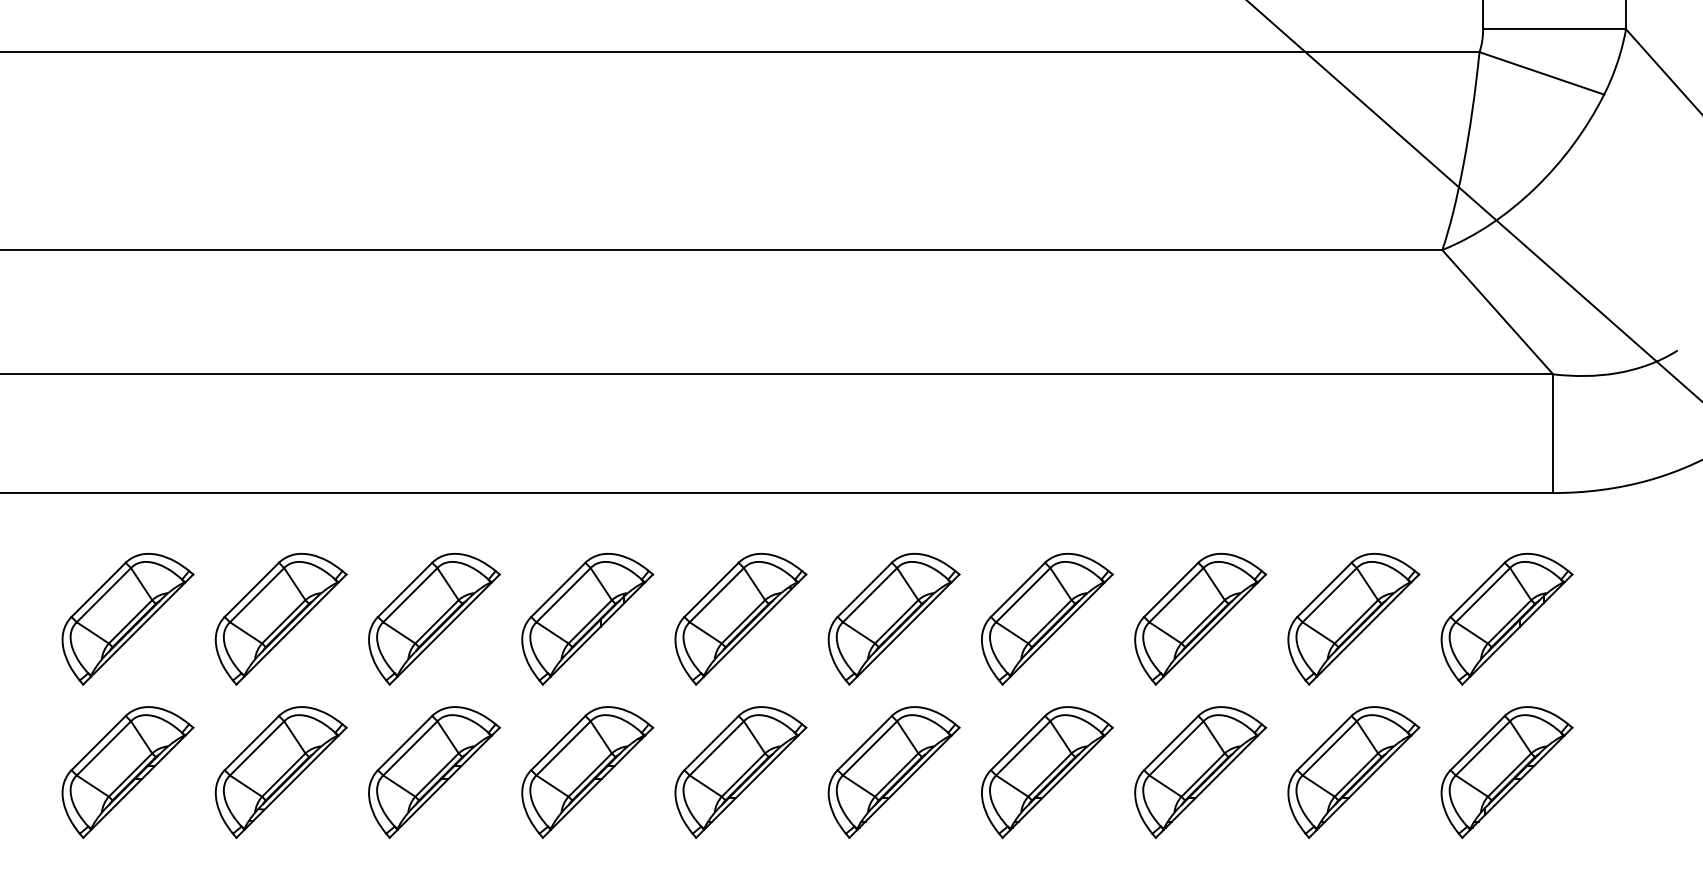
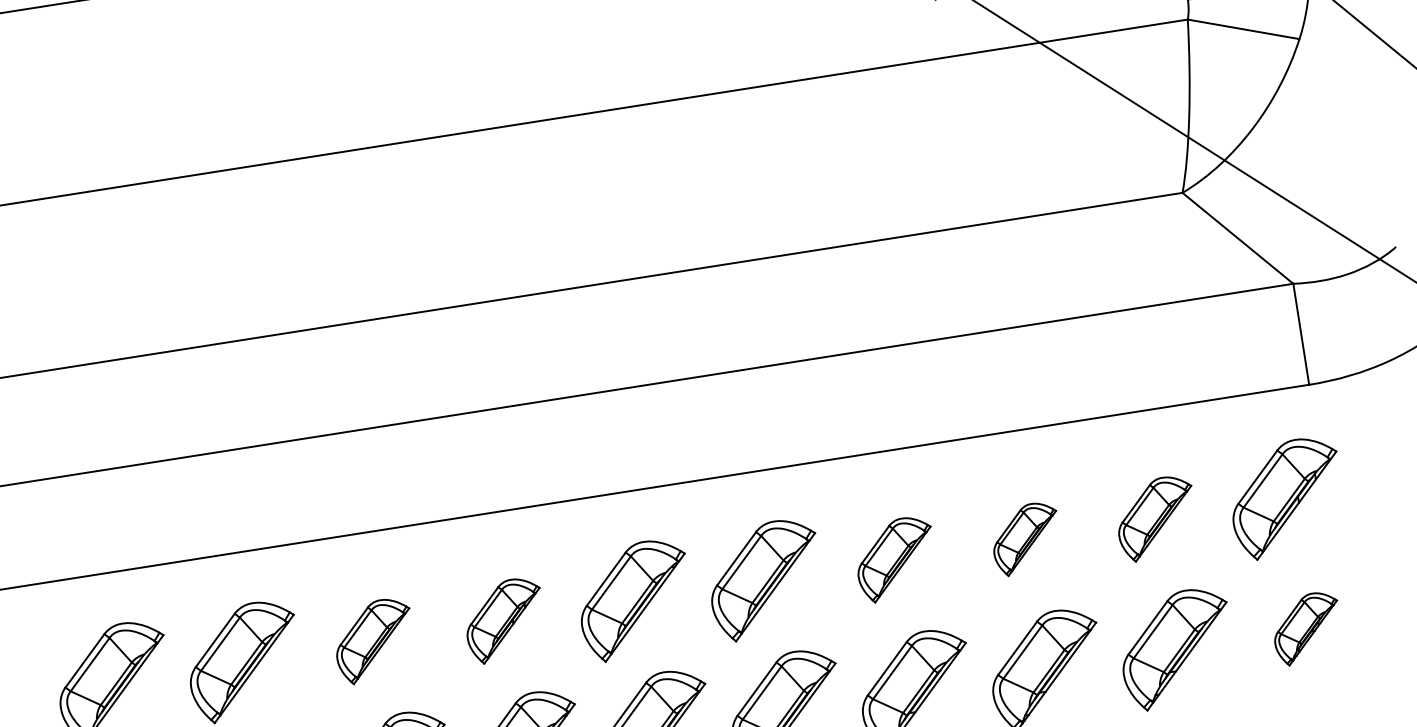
part: (434, 618) -> (374, 640), size x0.7
part: (587, 618) -> (504, 620), size x0.7
part: (1047, 618) -> (895, 558), size x0.7
part: (1200, 618) -> (1025, 538), size x0.6
part: (1353, 618) -> (1156, 518), size x0.7
part: (1506, 772) -> (1306, 628), size x0.6

